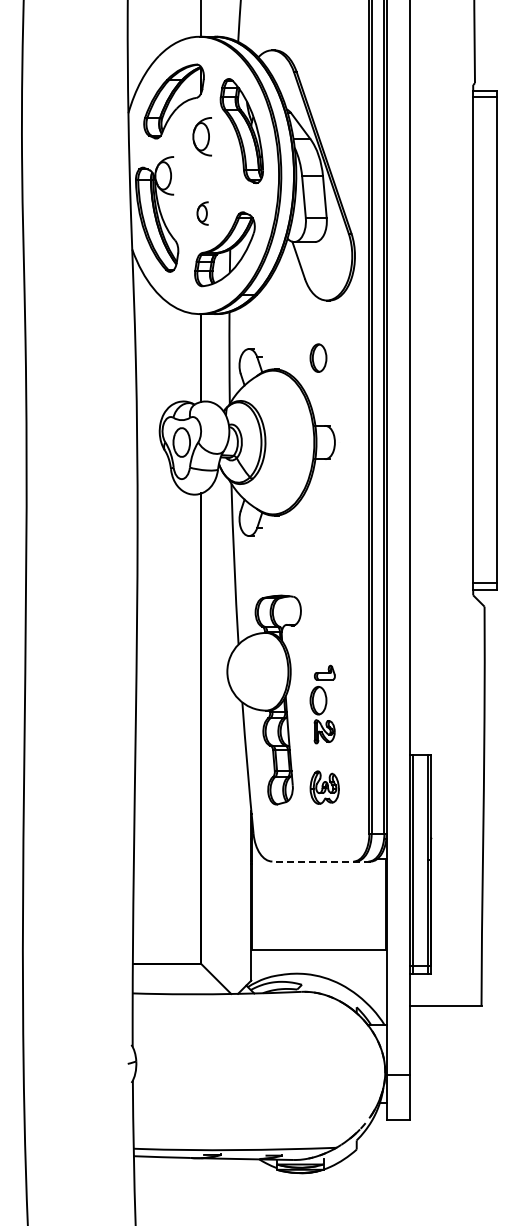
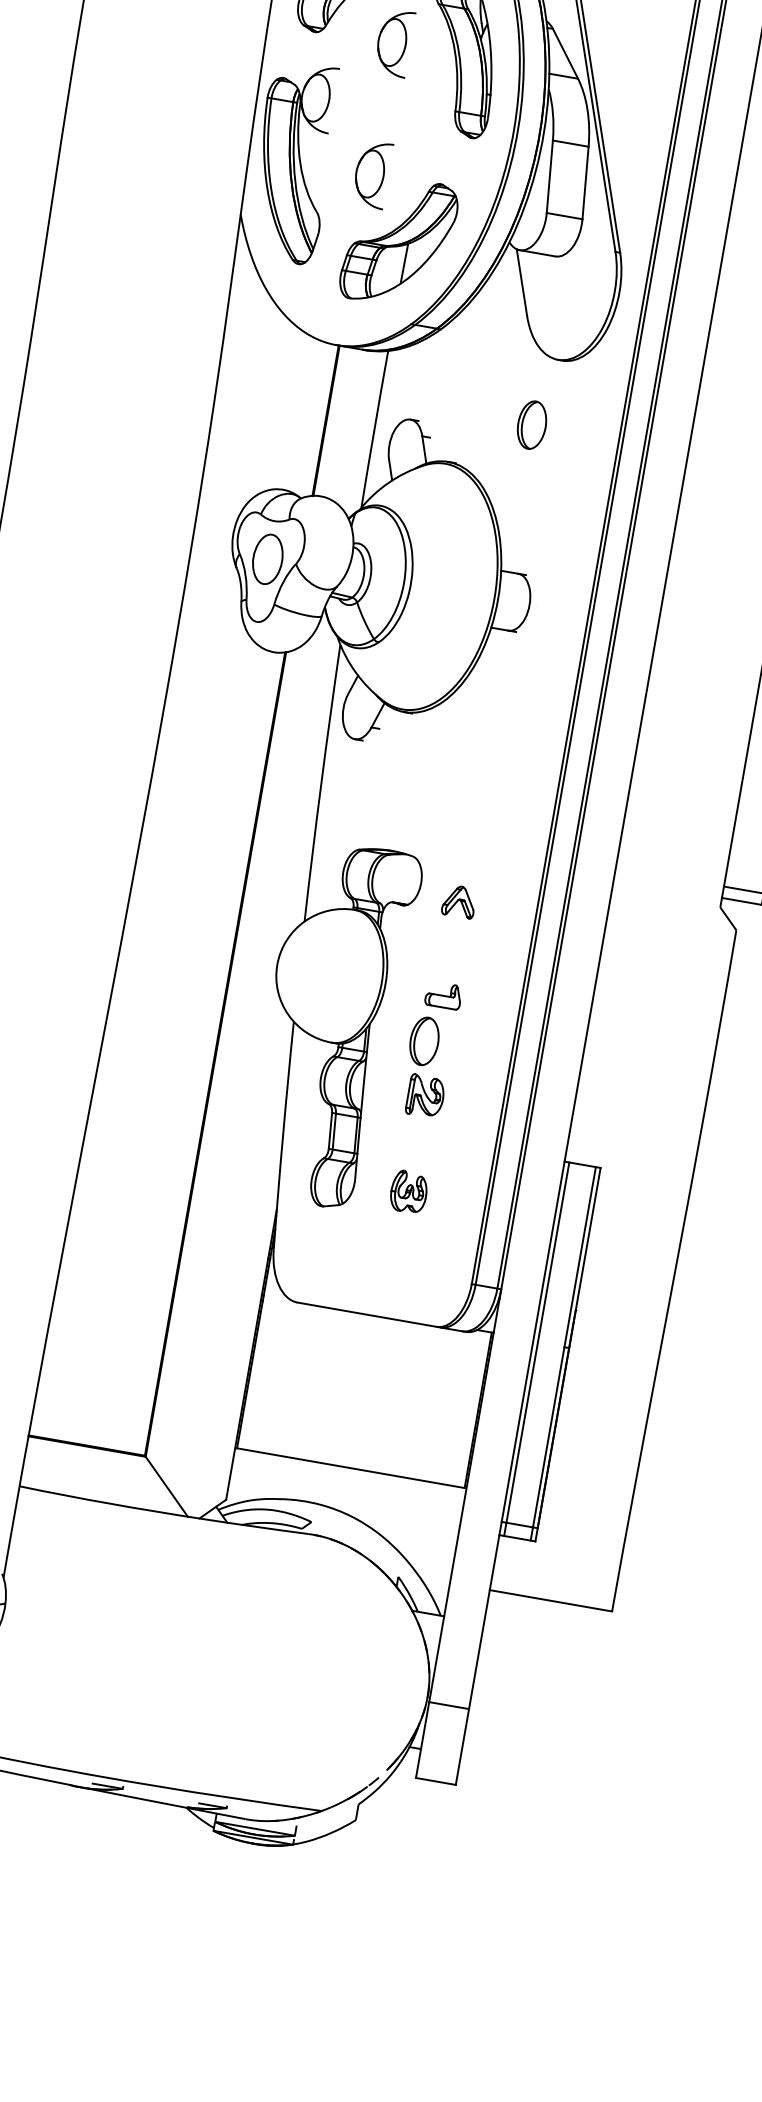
part: (202, 213) -> (371, 174), size x1.67
part: (318, 357) -> (532, 424), moved
part: (324, 617) -> (459, 900), added
part: (324, 787) -> (408, 1191), size x0.71
line: (321, 861) -> (381, 1317), dashed -> solid

